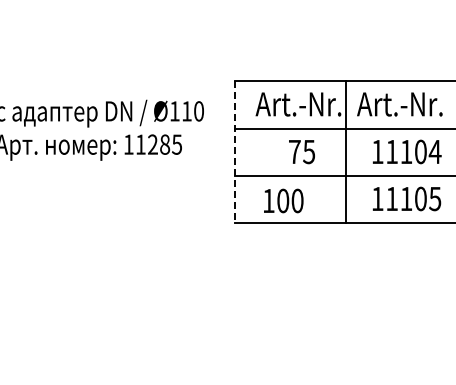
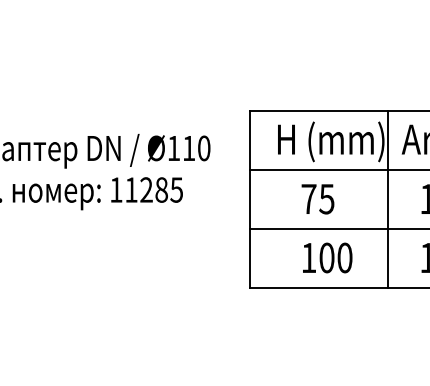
text: (299, 106) -> (329, 142), Art.-Nr. -> H (mm)
line: (235, 152) -> (249, 199), dashed -> solid
text: (301, 152) -> (317, 199), moved
text: (283, 200) -> (327, 257), moved

